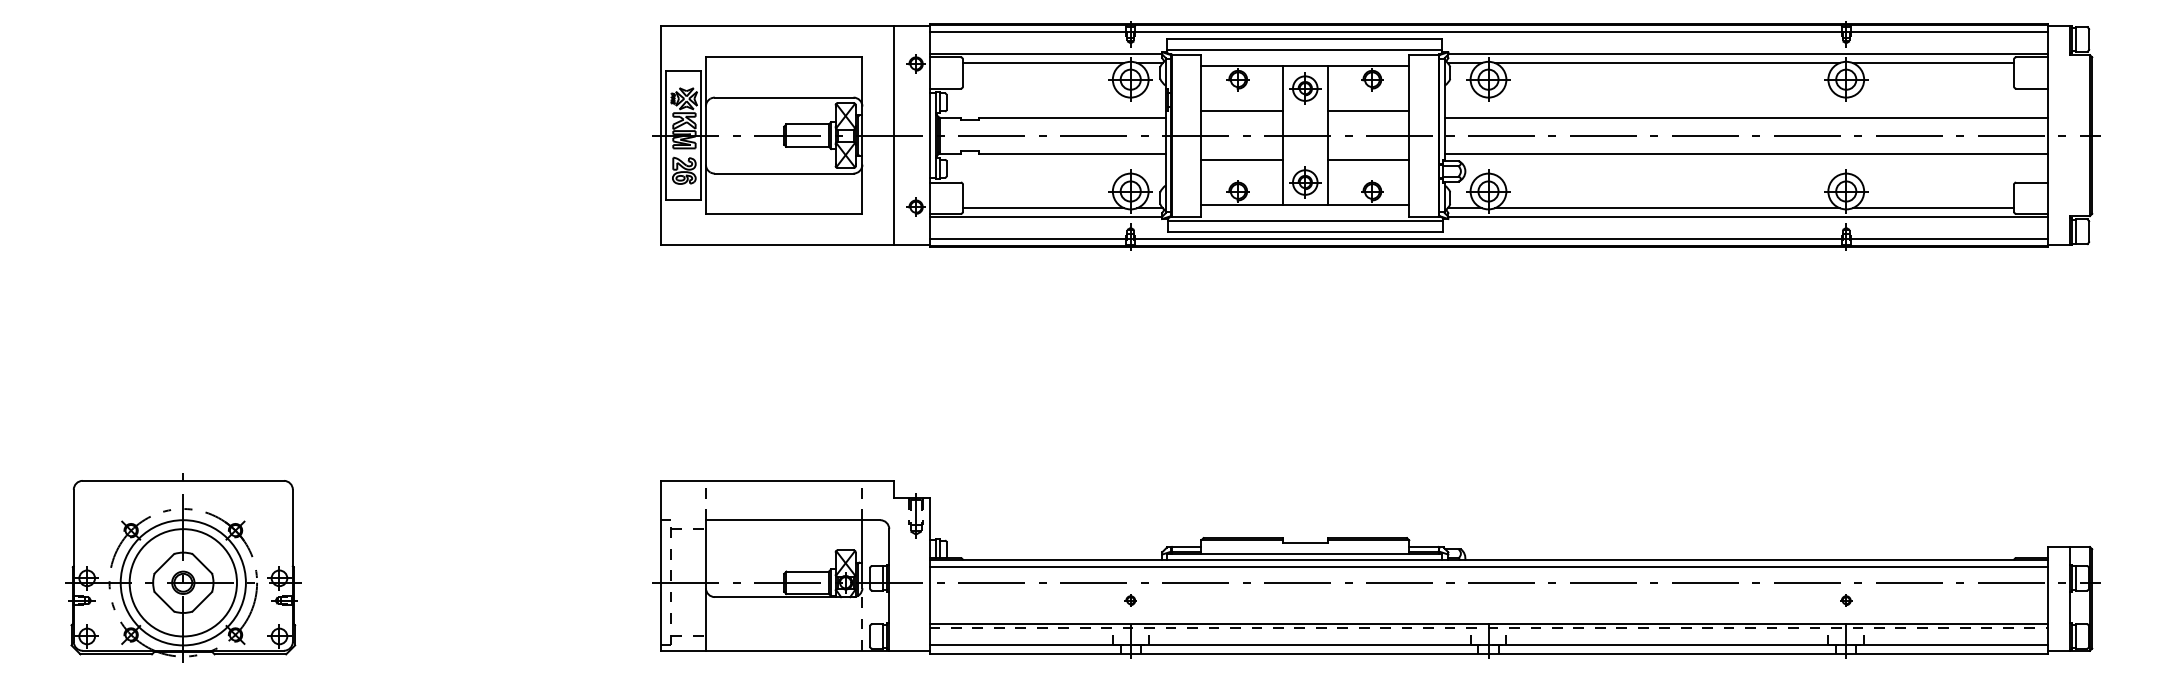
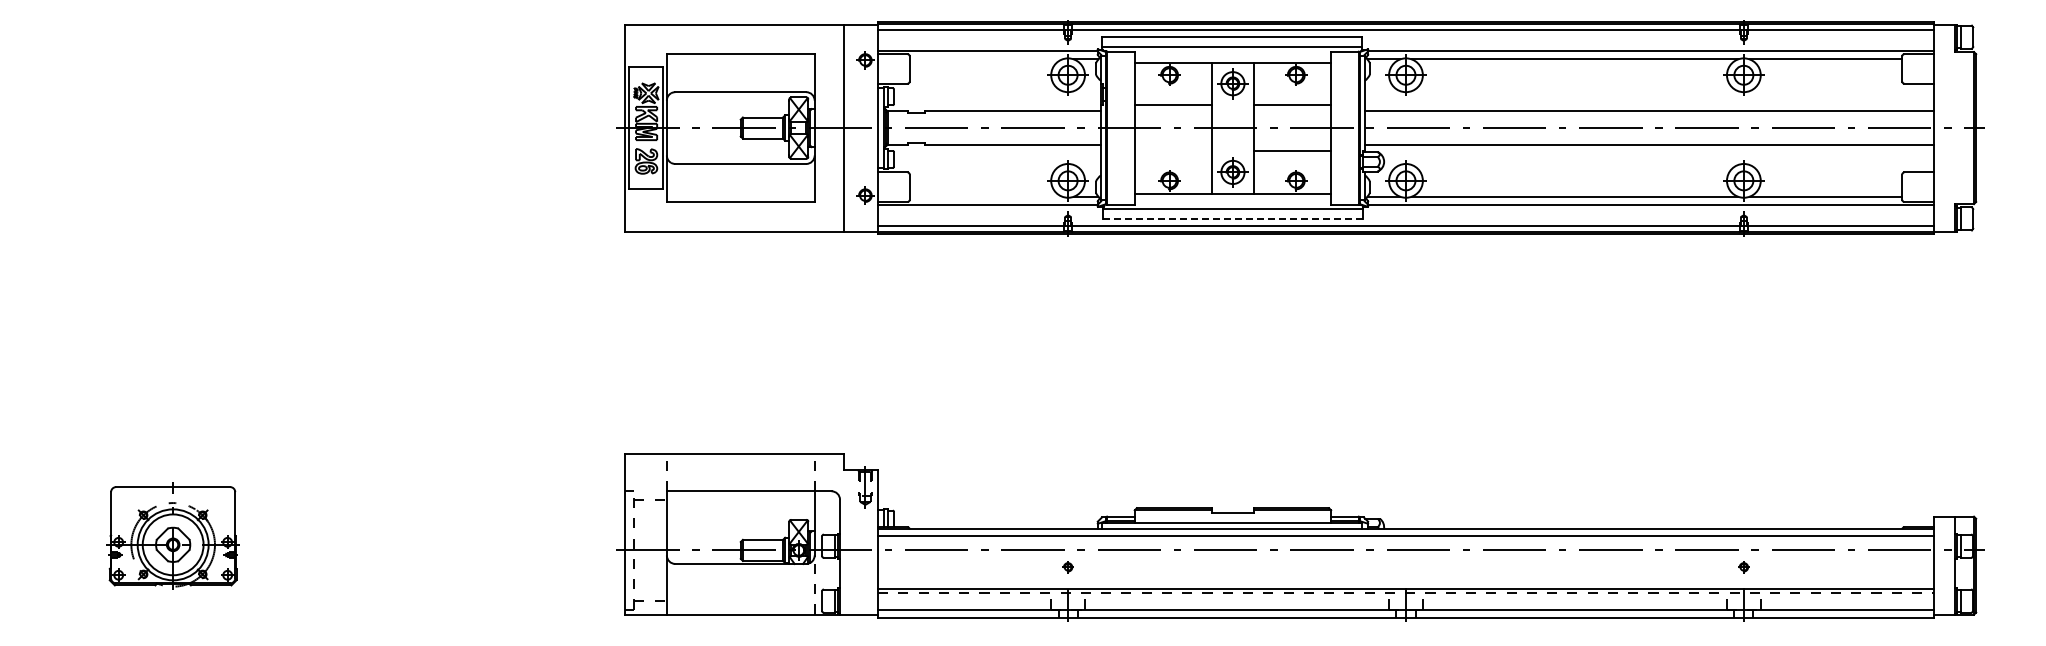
line: (1043, 63) -> (985, 59), removed
line: (1241, 160) -> (1172, 151), removed
line: (1043, 208) -> (985, 196), removed
line: (1305, 232) -> (1233, 219), solid -> dashed
part: (182, 568) -> (172, 536), size x0.6

